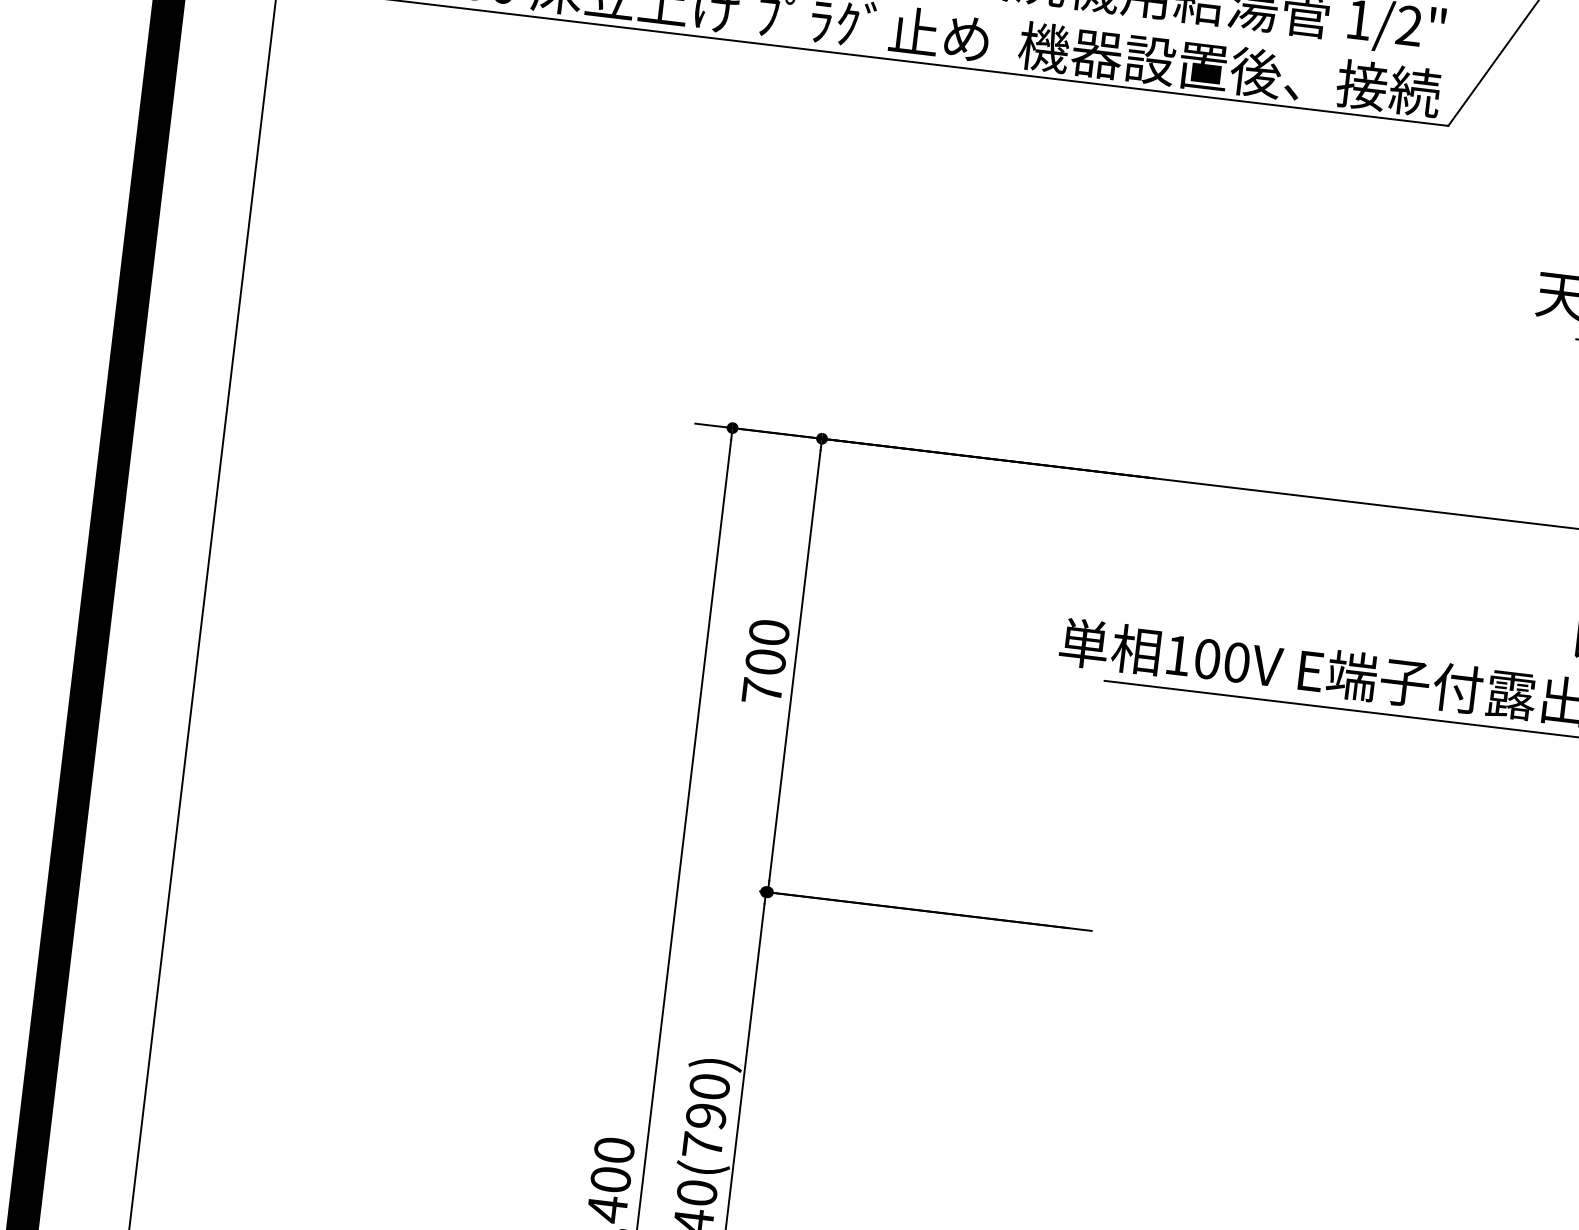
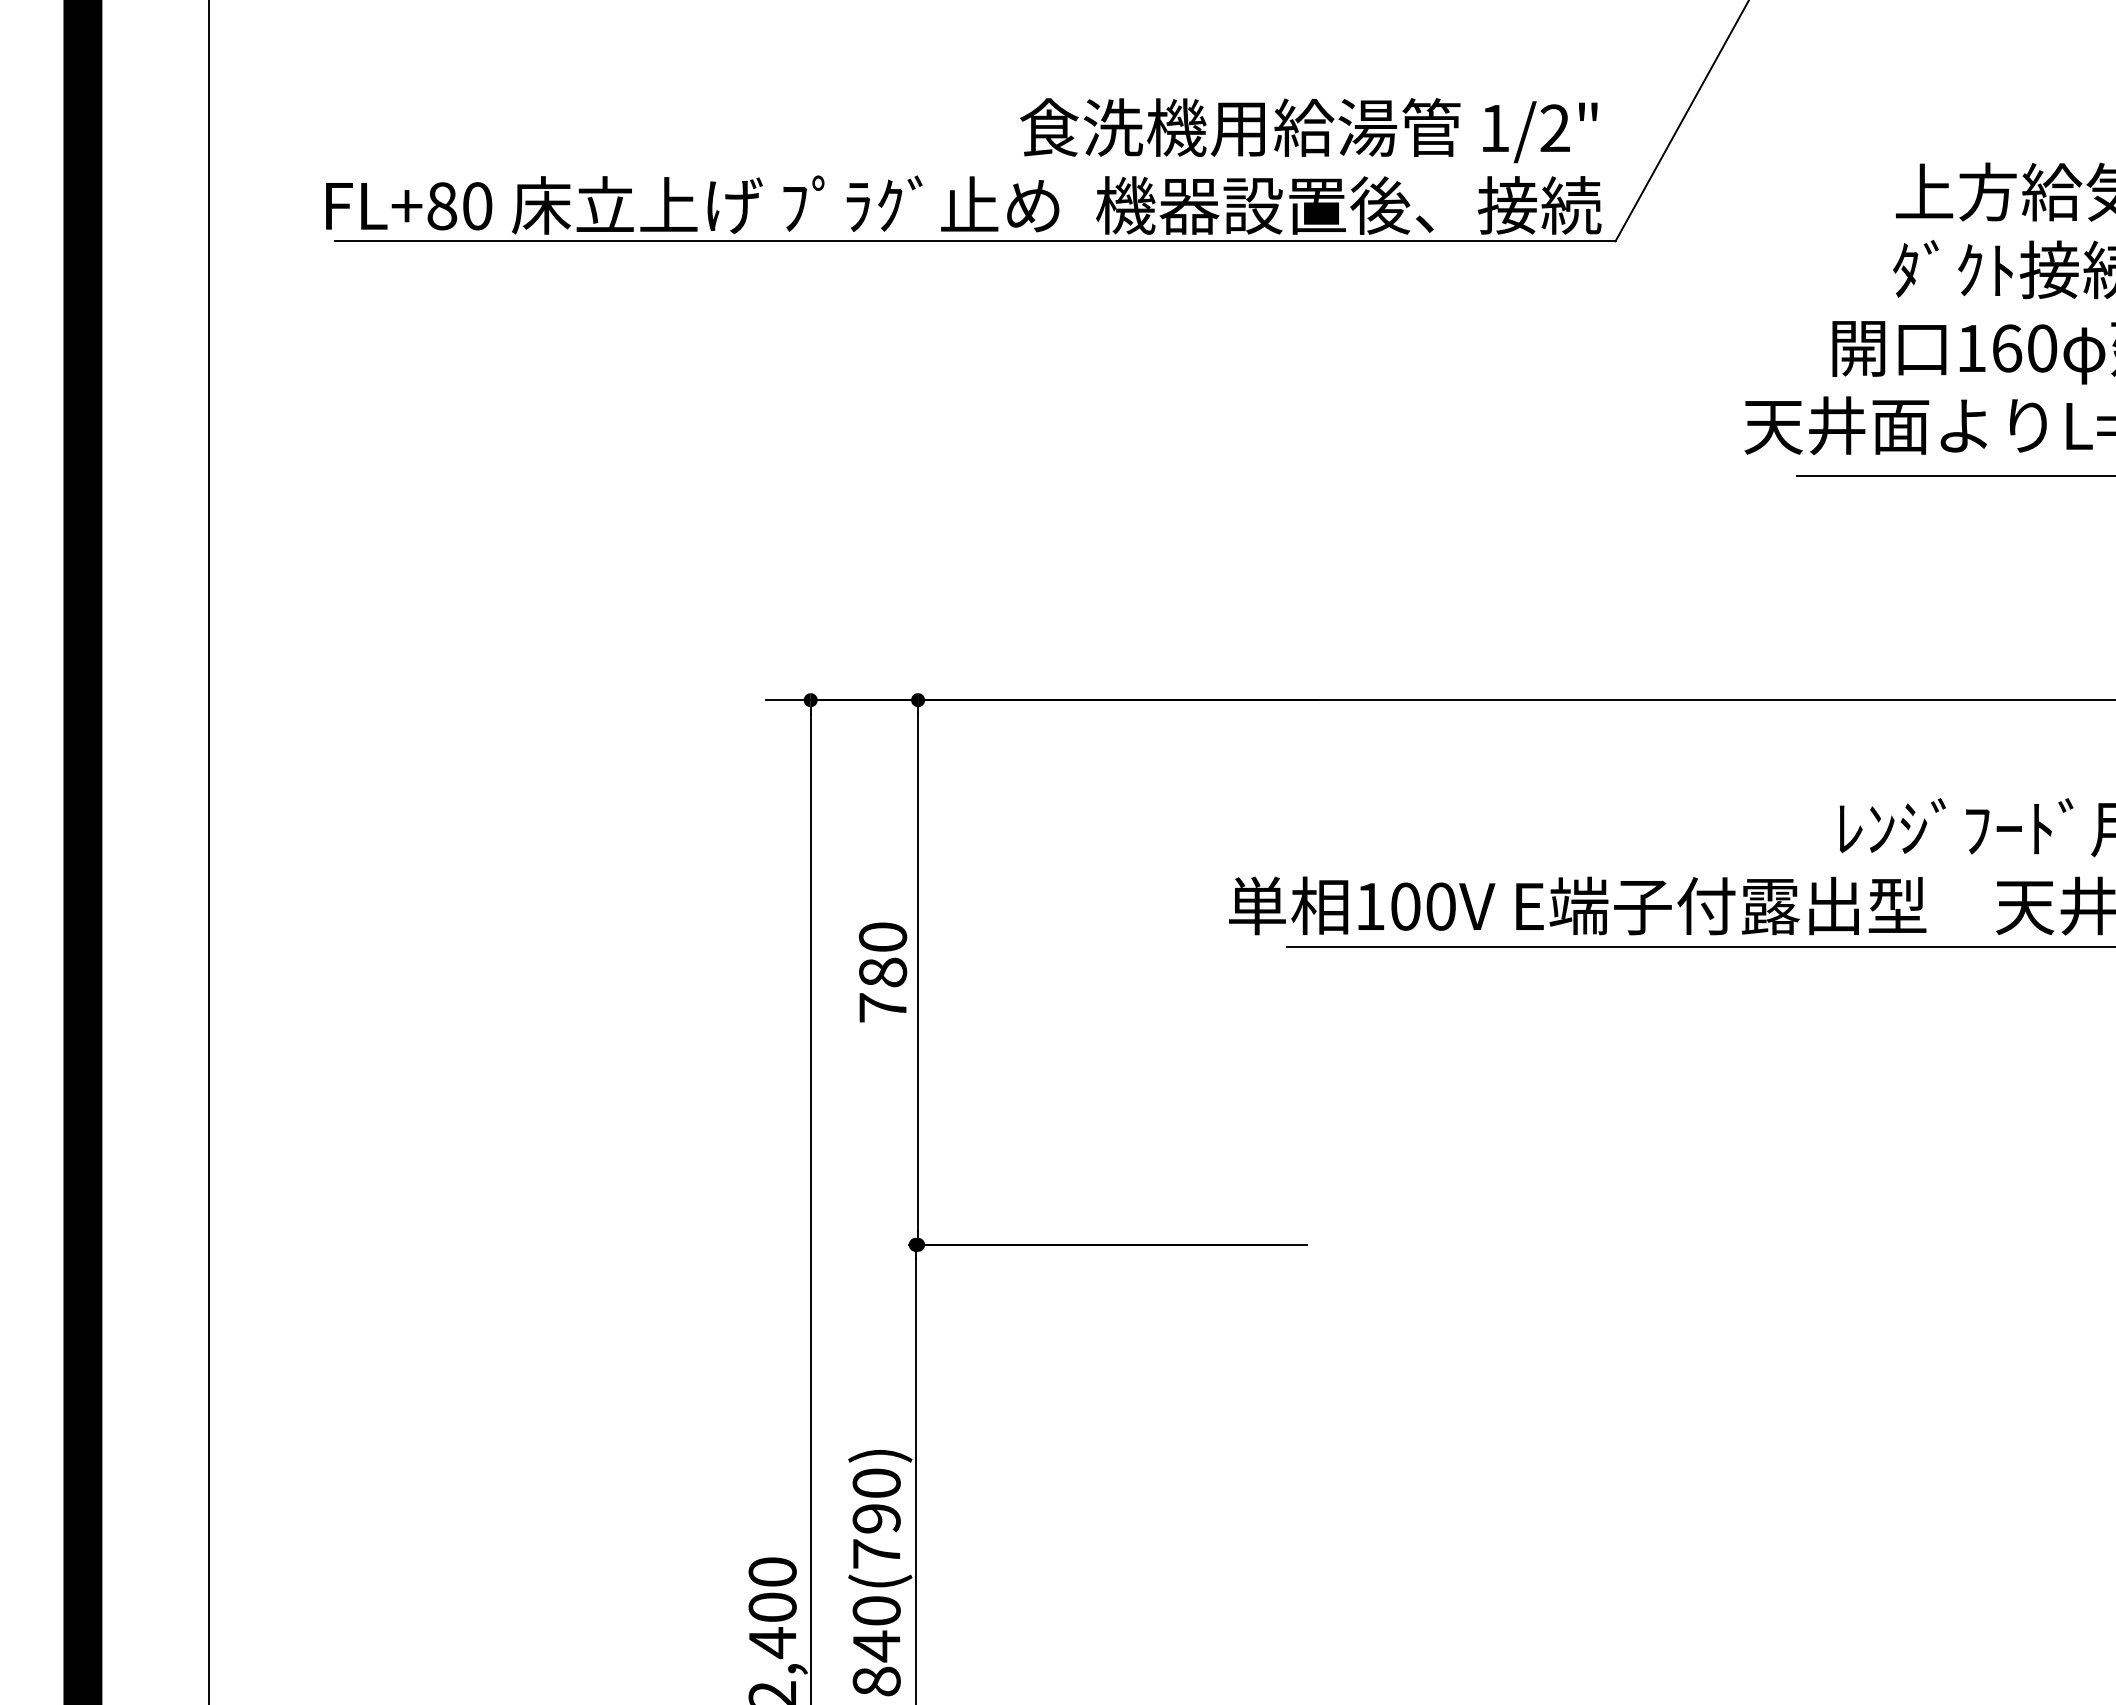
text: (765, 661) -> (882, 972), 700 -> 780

